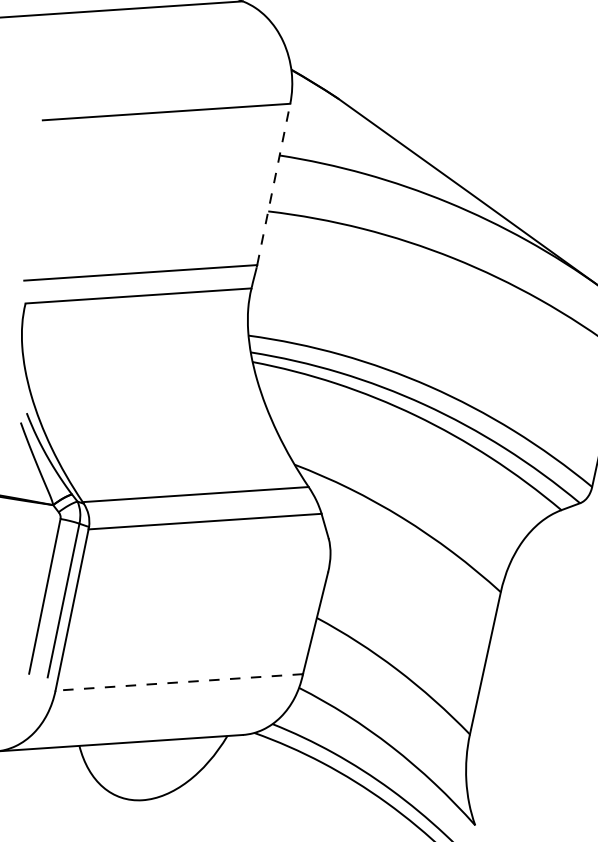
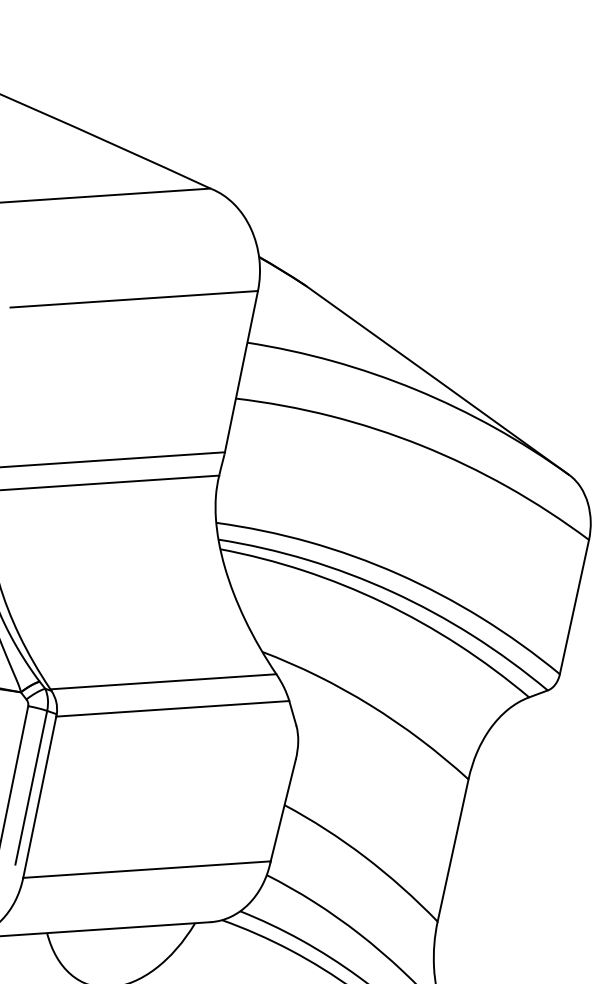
line: (273, 184) -> (241, 371), dashed -> solid
line: (178, 682) -> (146, 869), dashed -> solid

